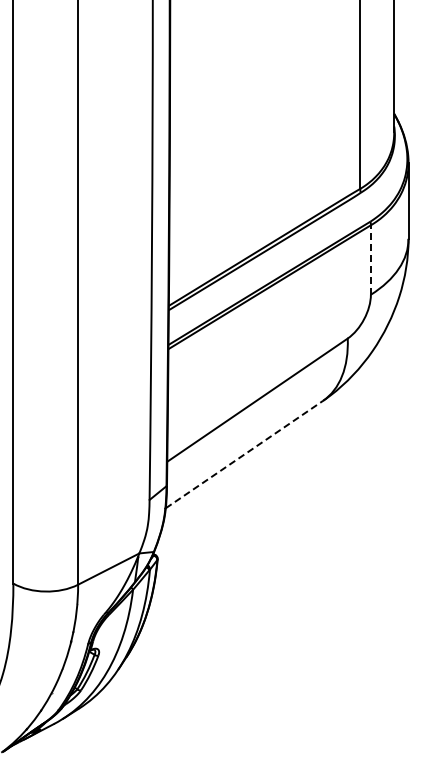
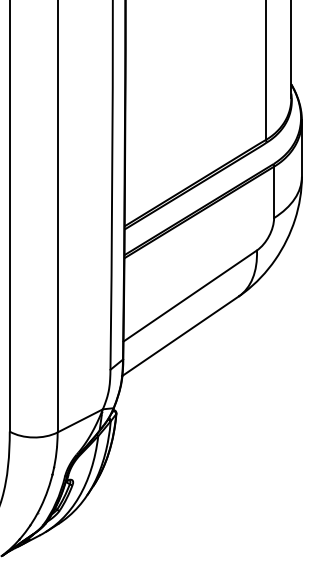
line: (370, 260) -> (273, 192), dashed -> solid
line: (244, 454) -> (180, 336), dashed -> solid

